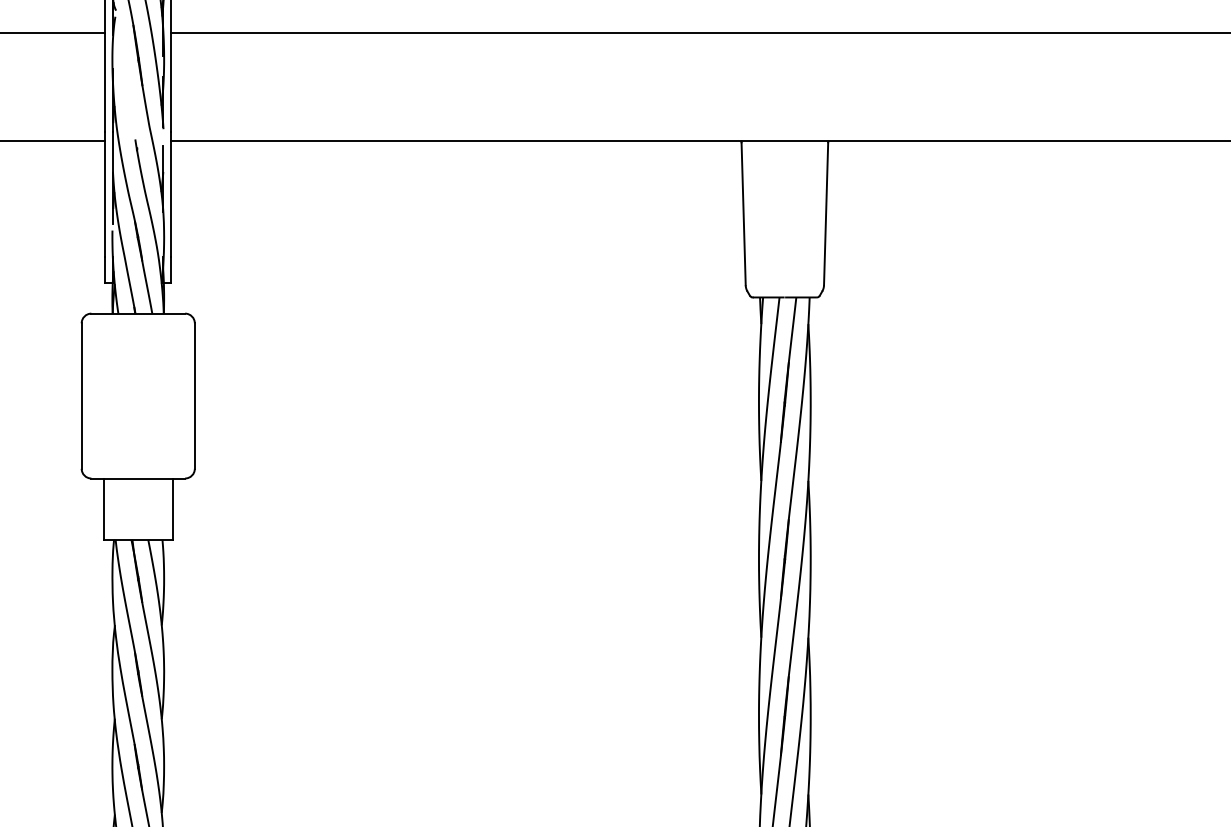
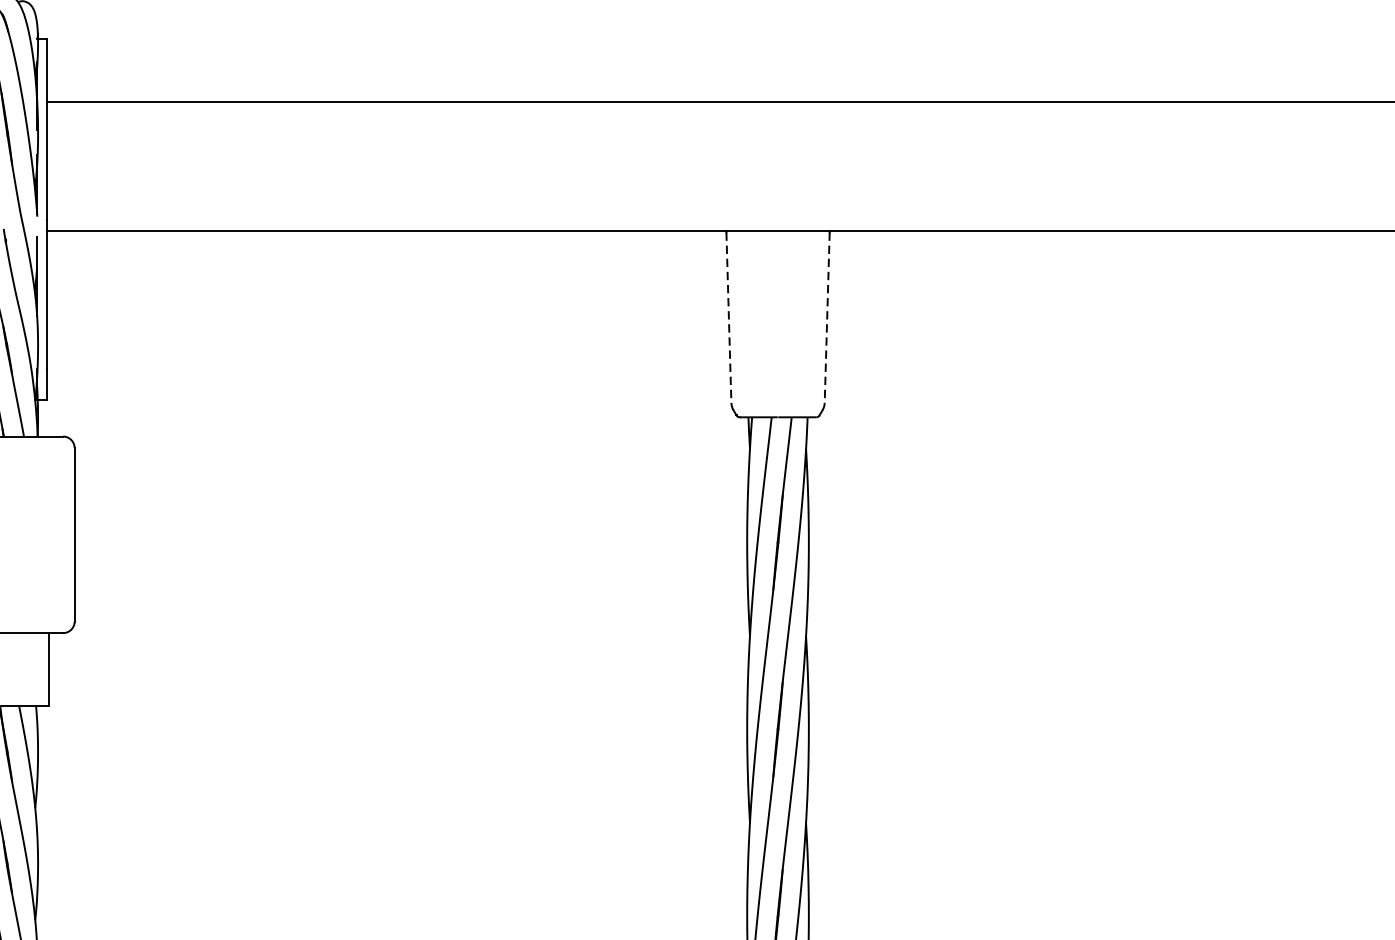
line: (743, 214) -> (728, 318), solid -> dashed
line: (826, 214) -> (827, 318), solid -> dashed

